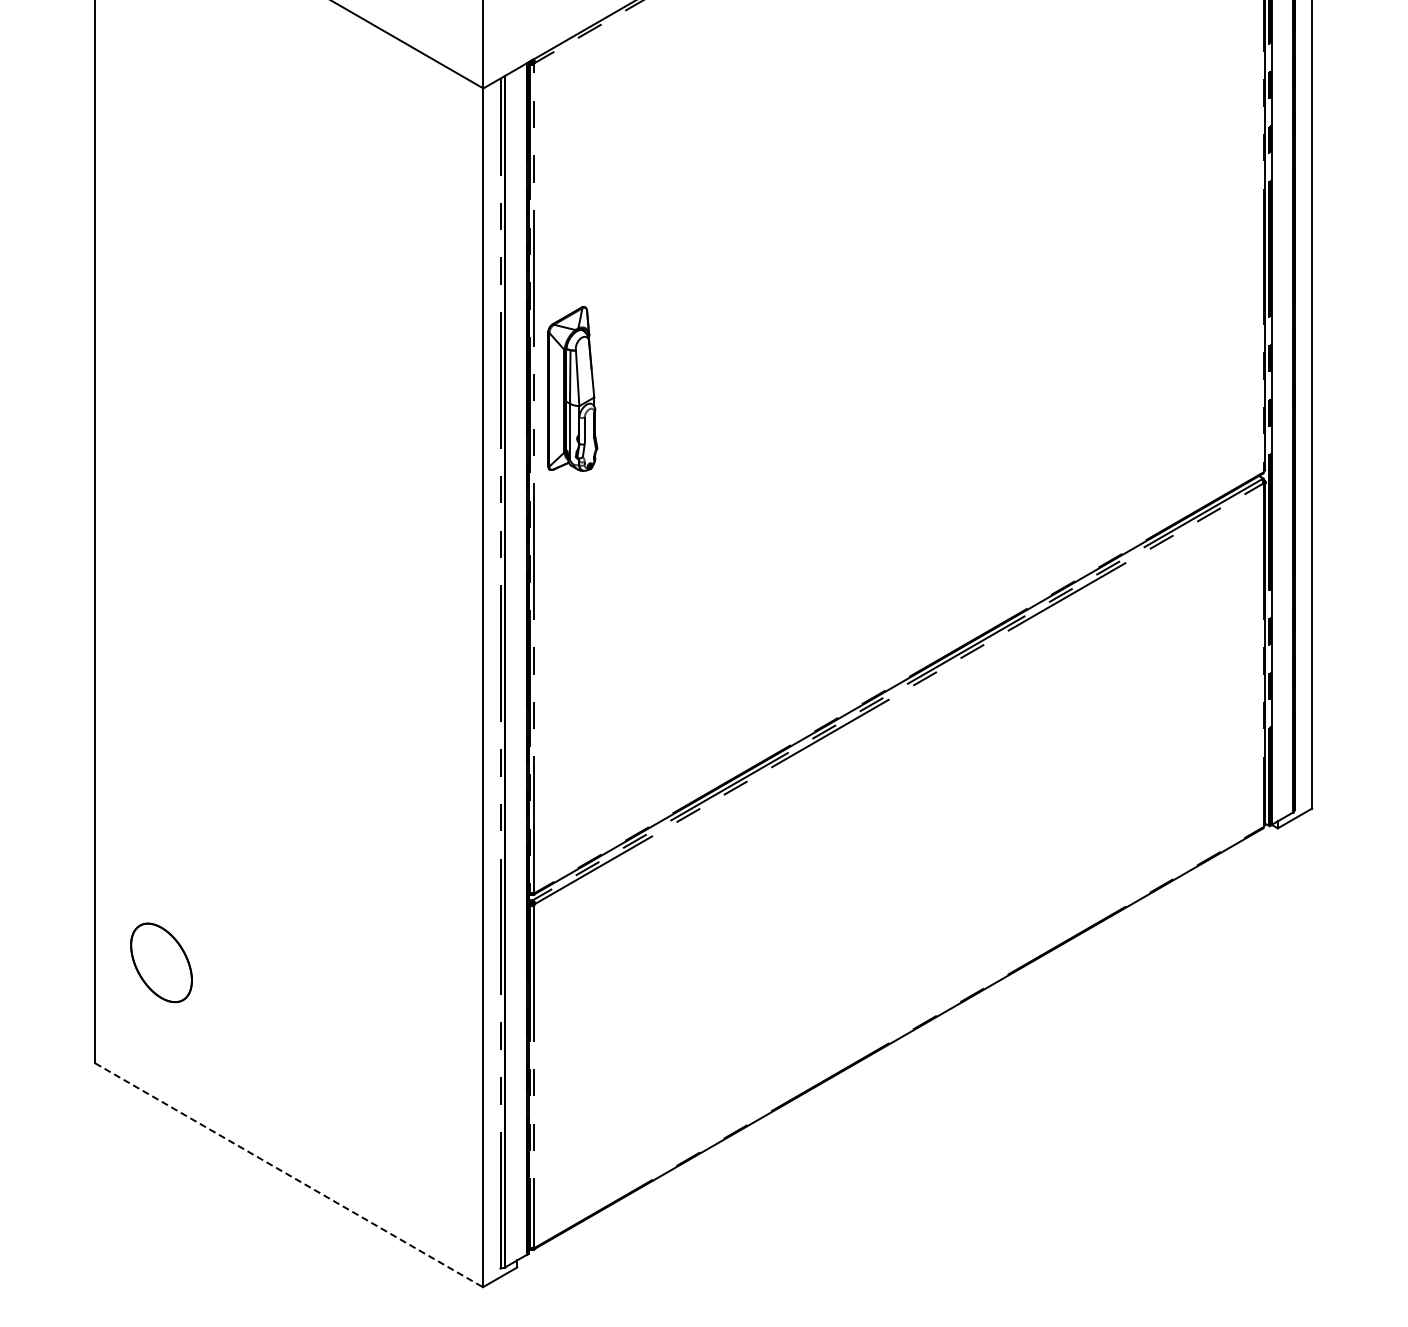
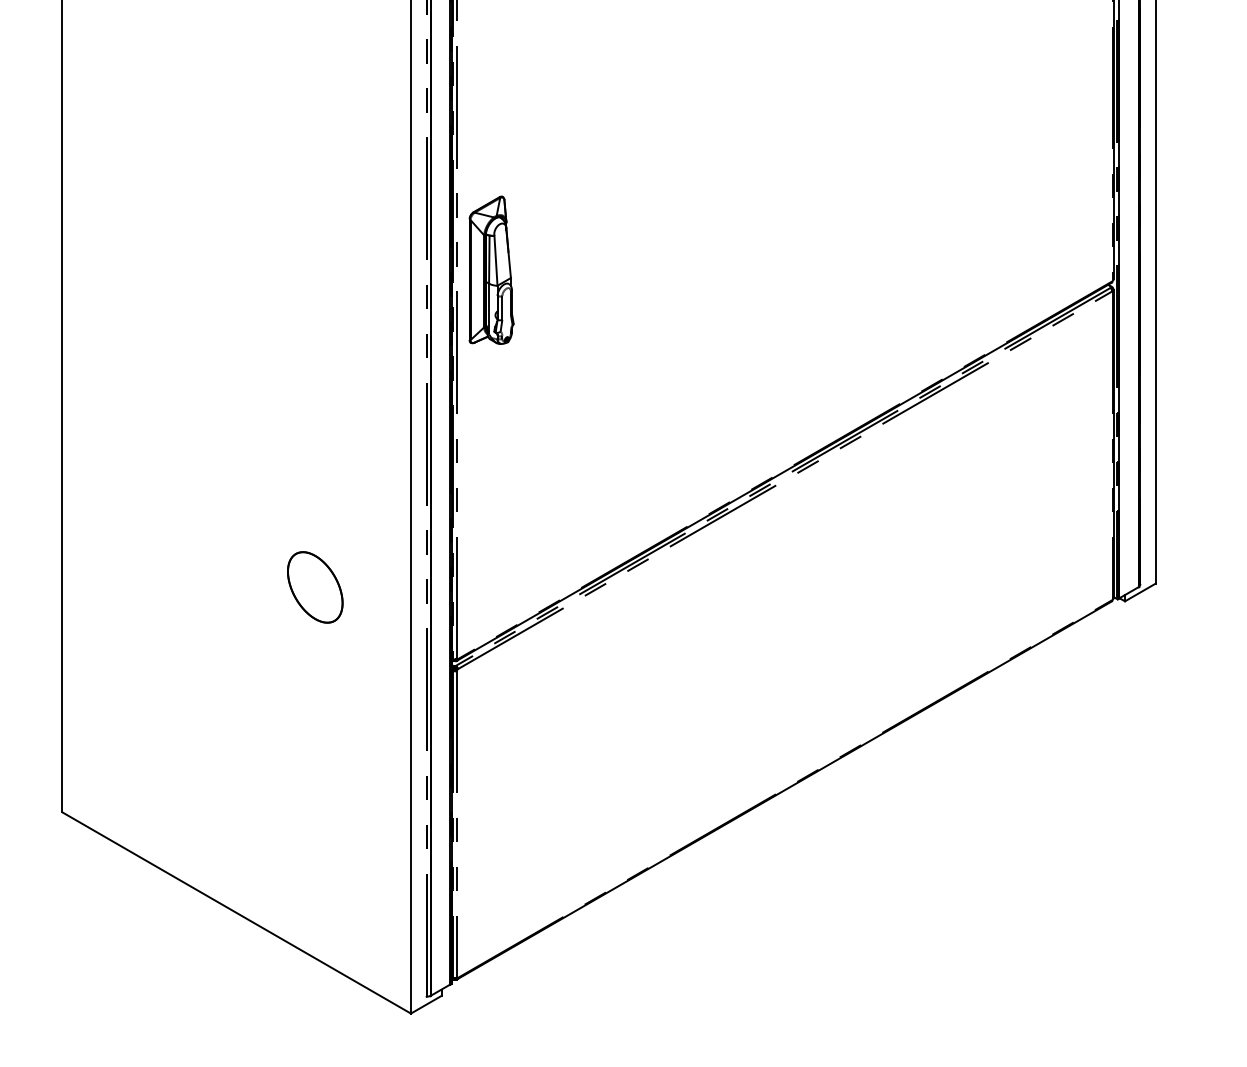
part: (572, 388) -> (491, 269), moved
part: (161, 962) -> (315, 587), moved
line: (289, 1175) -> (237, 913), dashed -> solid

